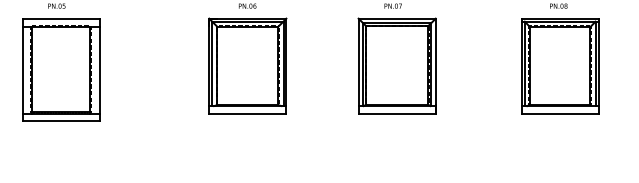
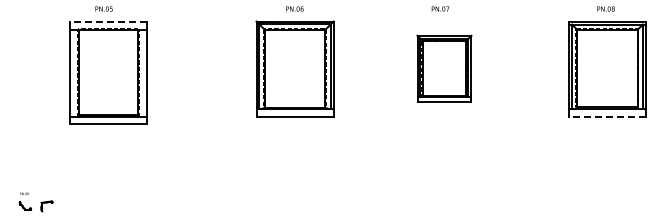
line: (61, 18) -> (108, 21), solid -> dashed
part: (397, 65) -> (444, 68), size x0.7
line: (560, 113) -> (607, 116), solid -> dashed

